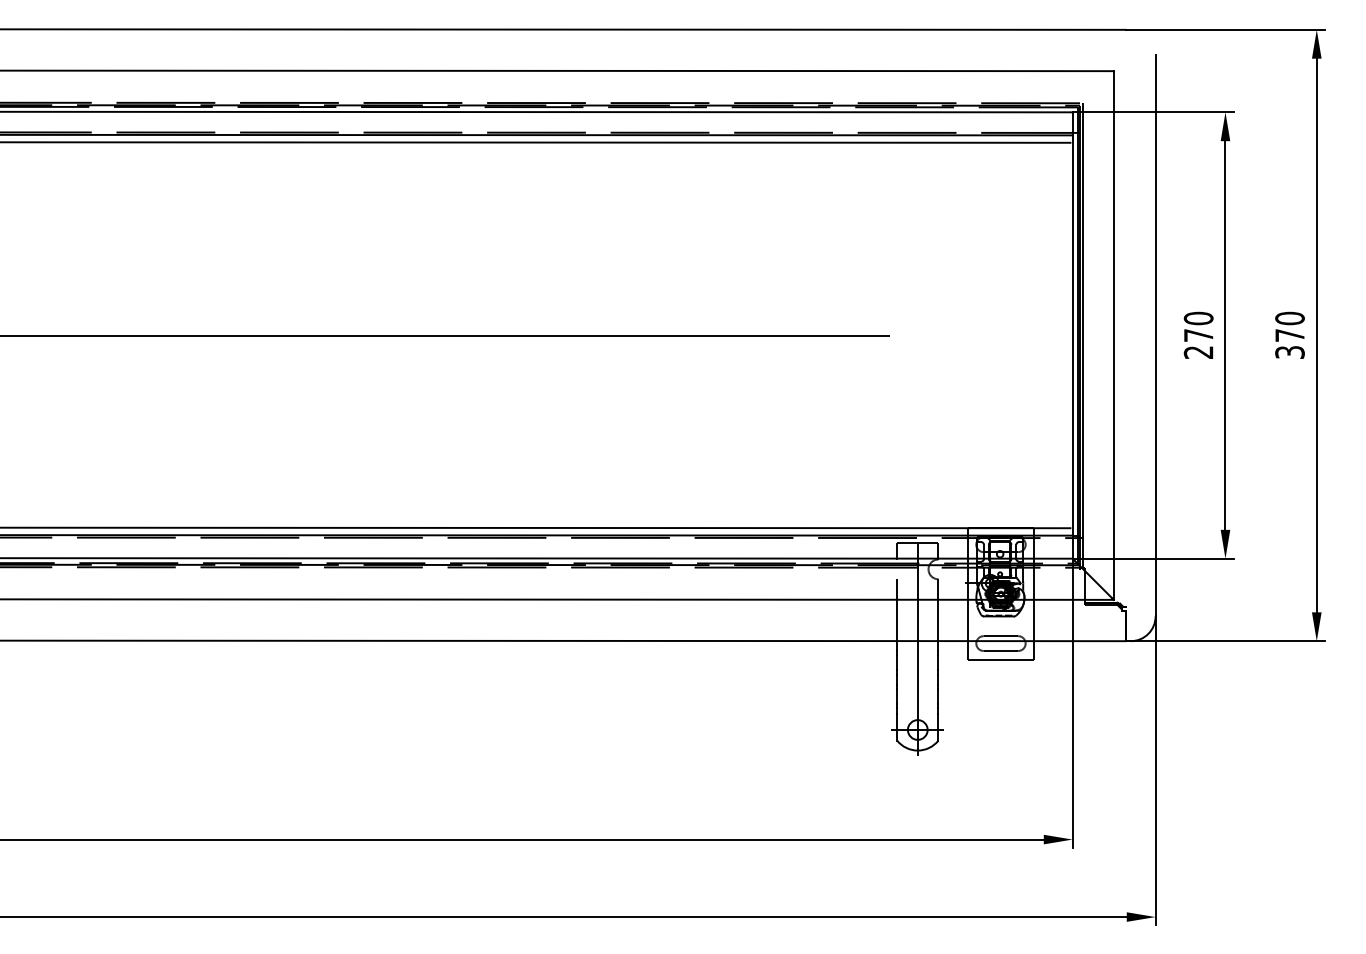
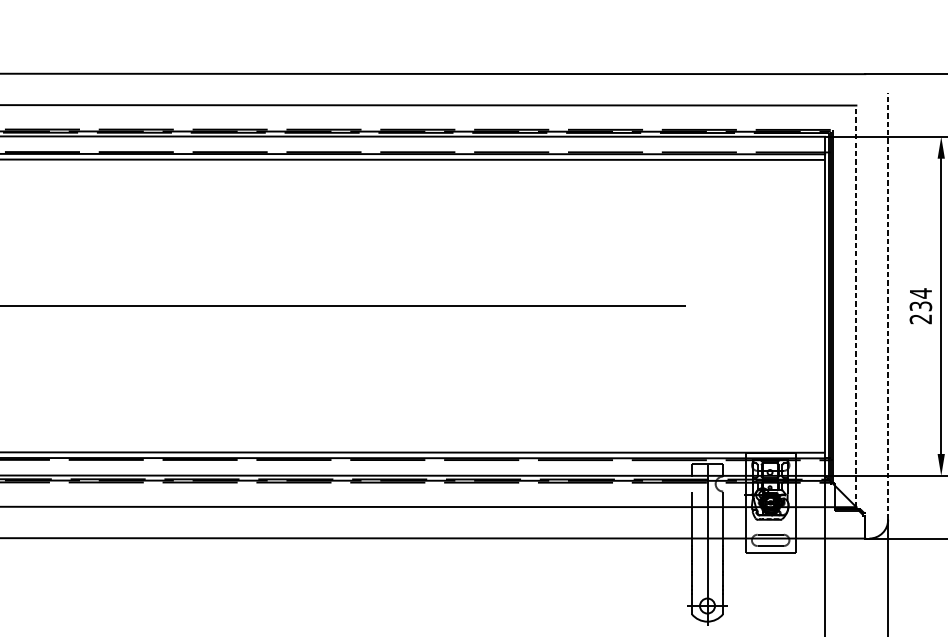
text: (1198, 326) -> (920, 299), 270 -> 234
line: (1113, 335) -> (856, 306), solid -> dashed
line: (1155, 335) -> (888, 306), solid -> dashed

